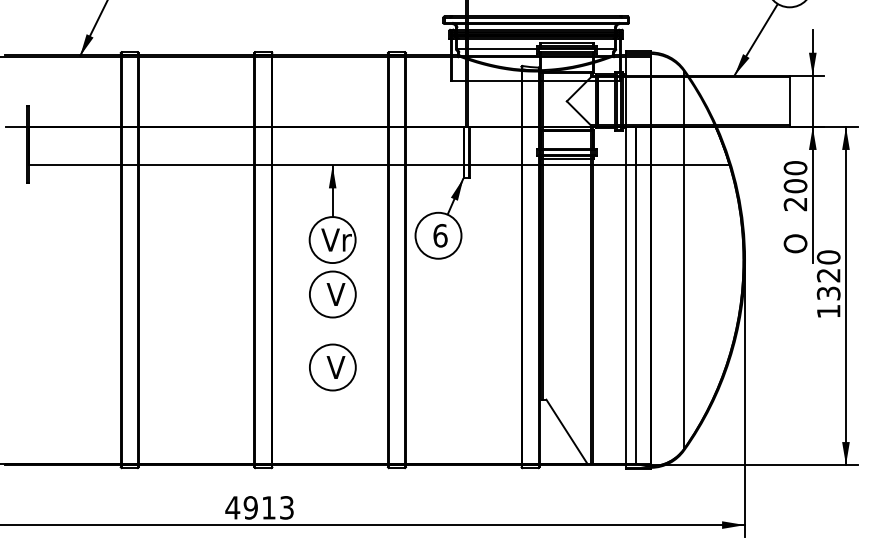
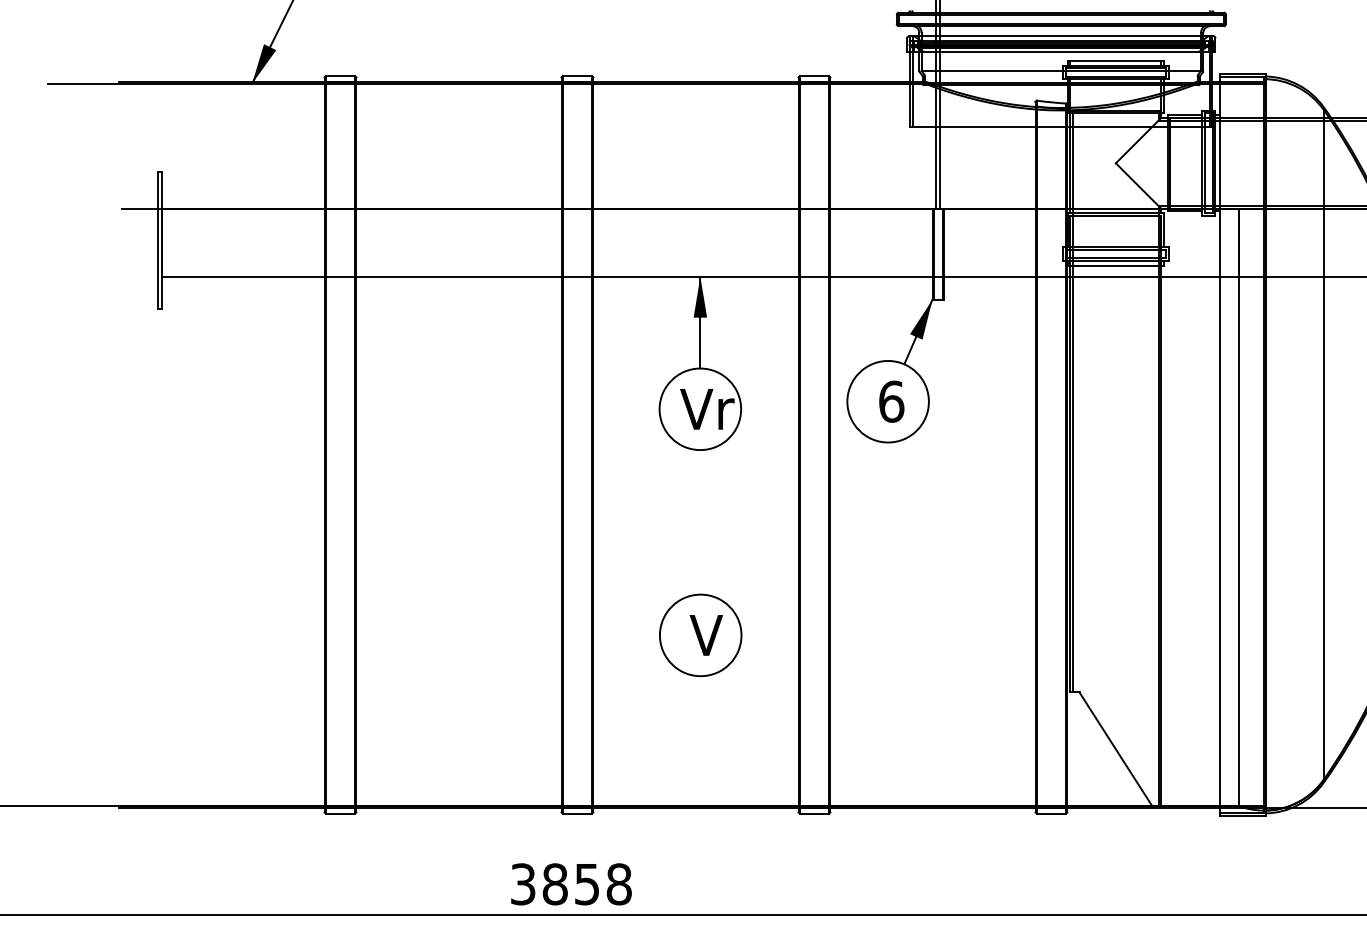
part: (332, 294) -> (700, 505), removed
text: (259, 507) -> (570, 883), 4913 -> 3858

